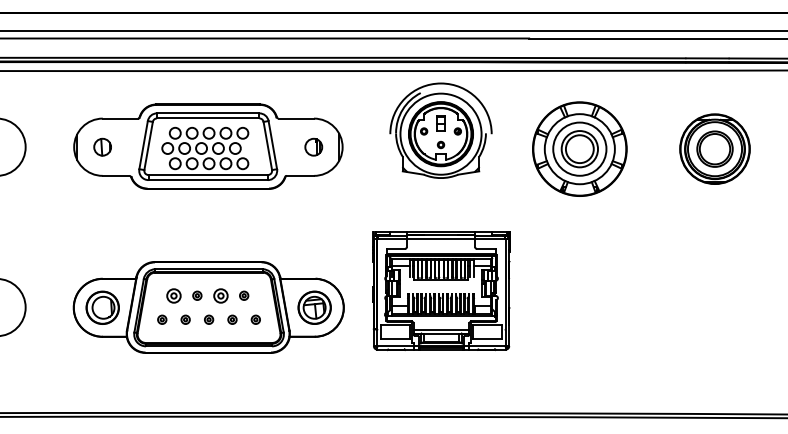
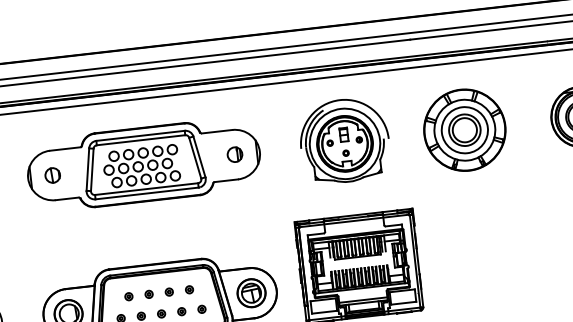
part: (440, 130) -> (344, 140), moved
part: (173, 295) -> (128, 296), size x0.62
part: (220, 295) -> (169, 291), size x0.62

